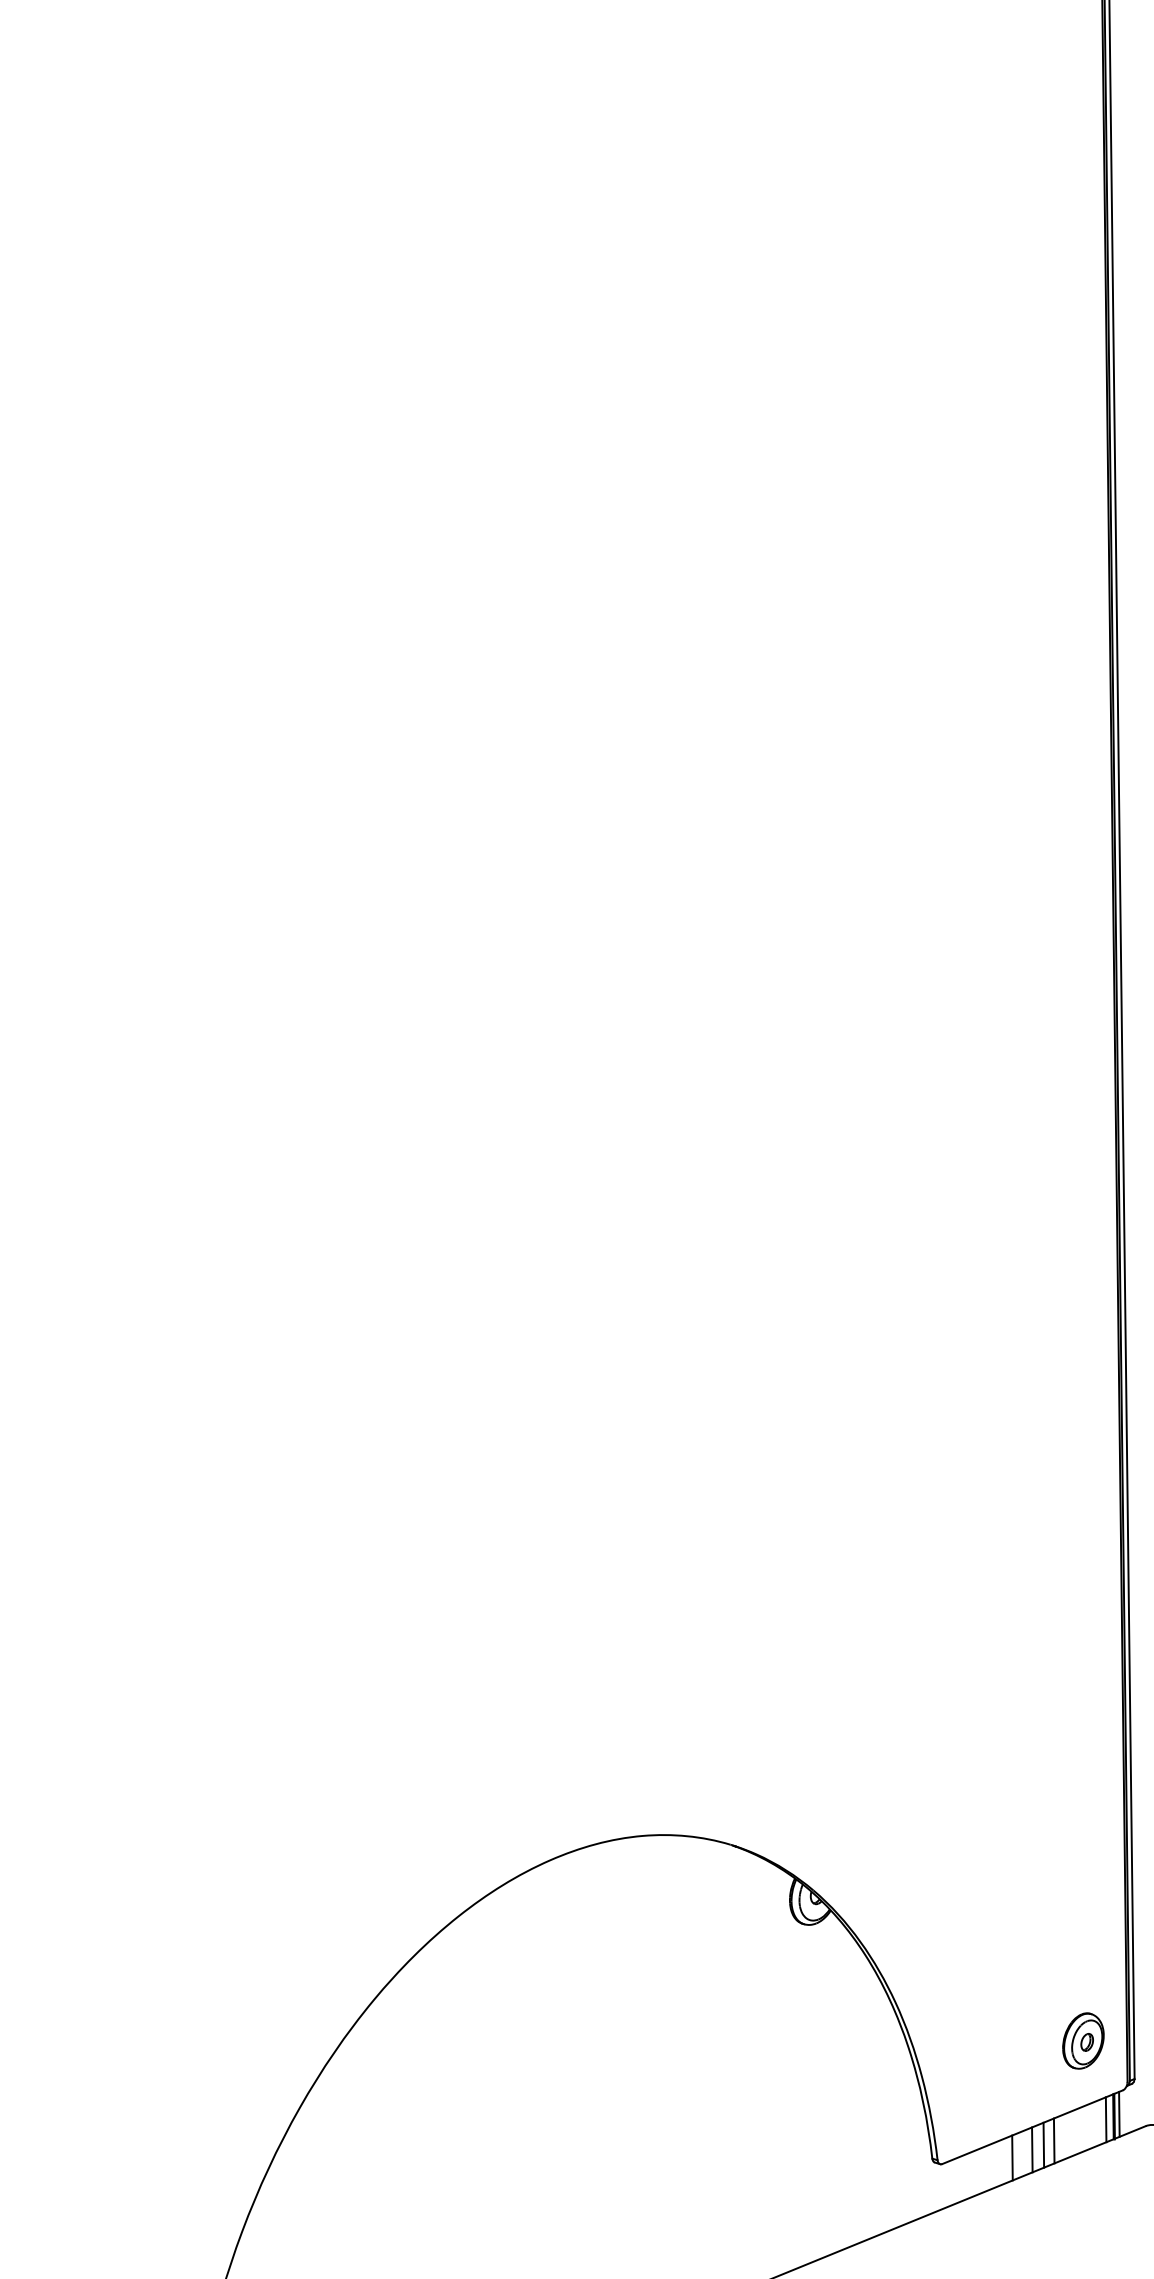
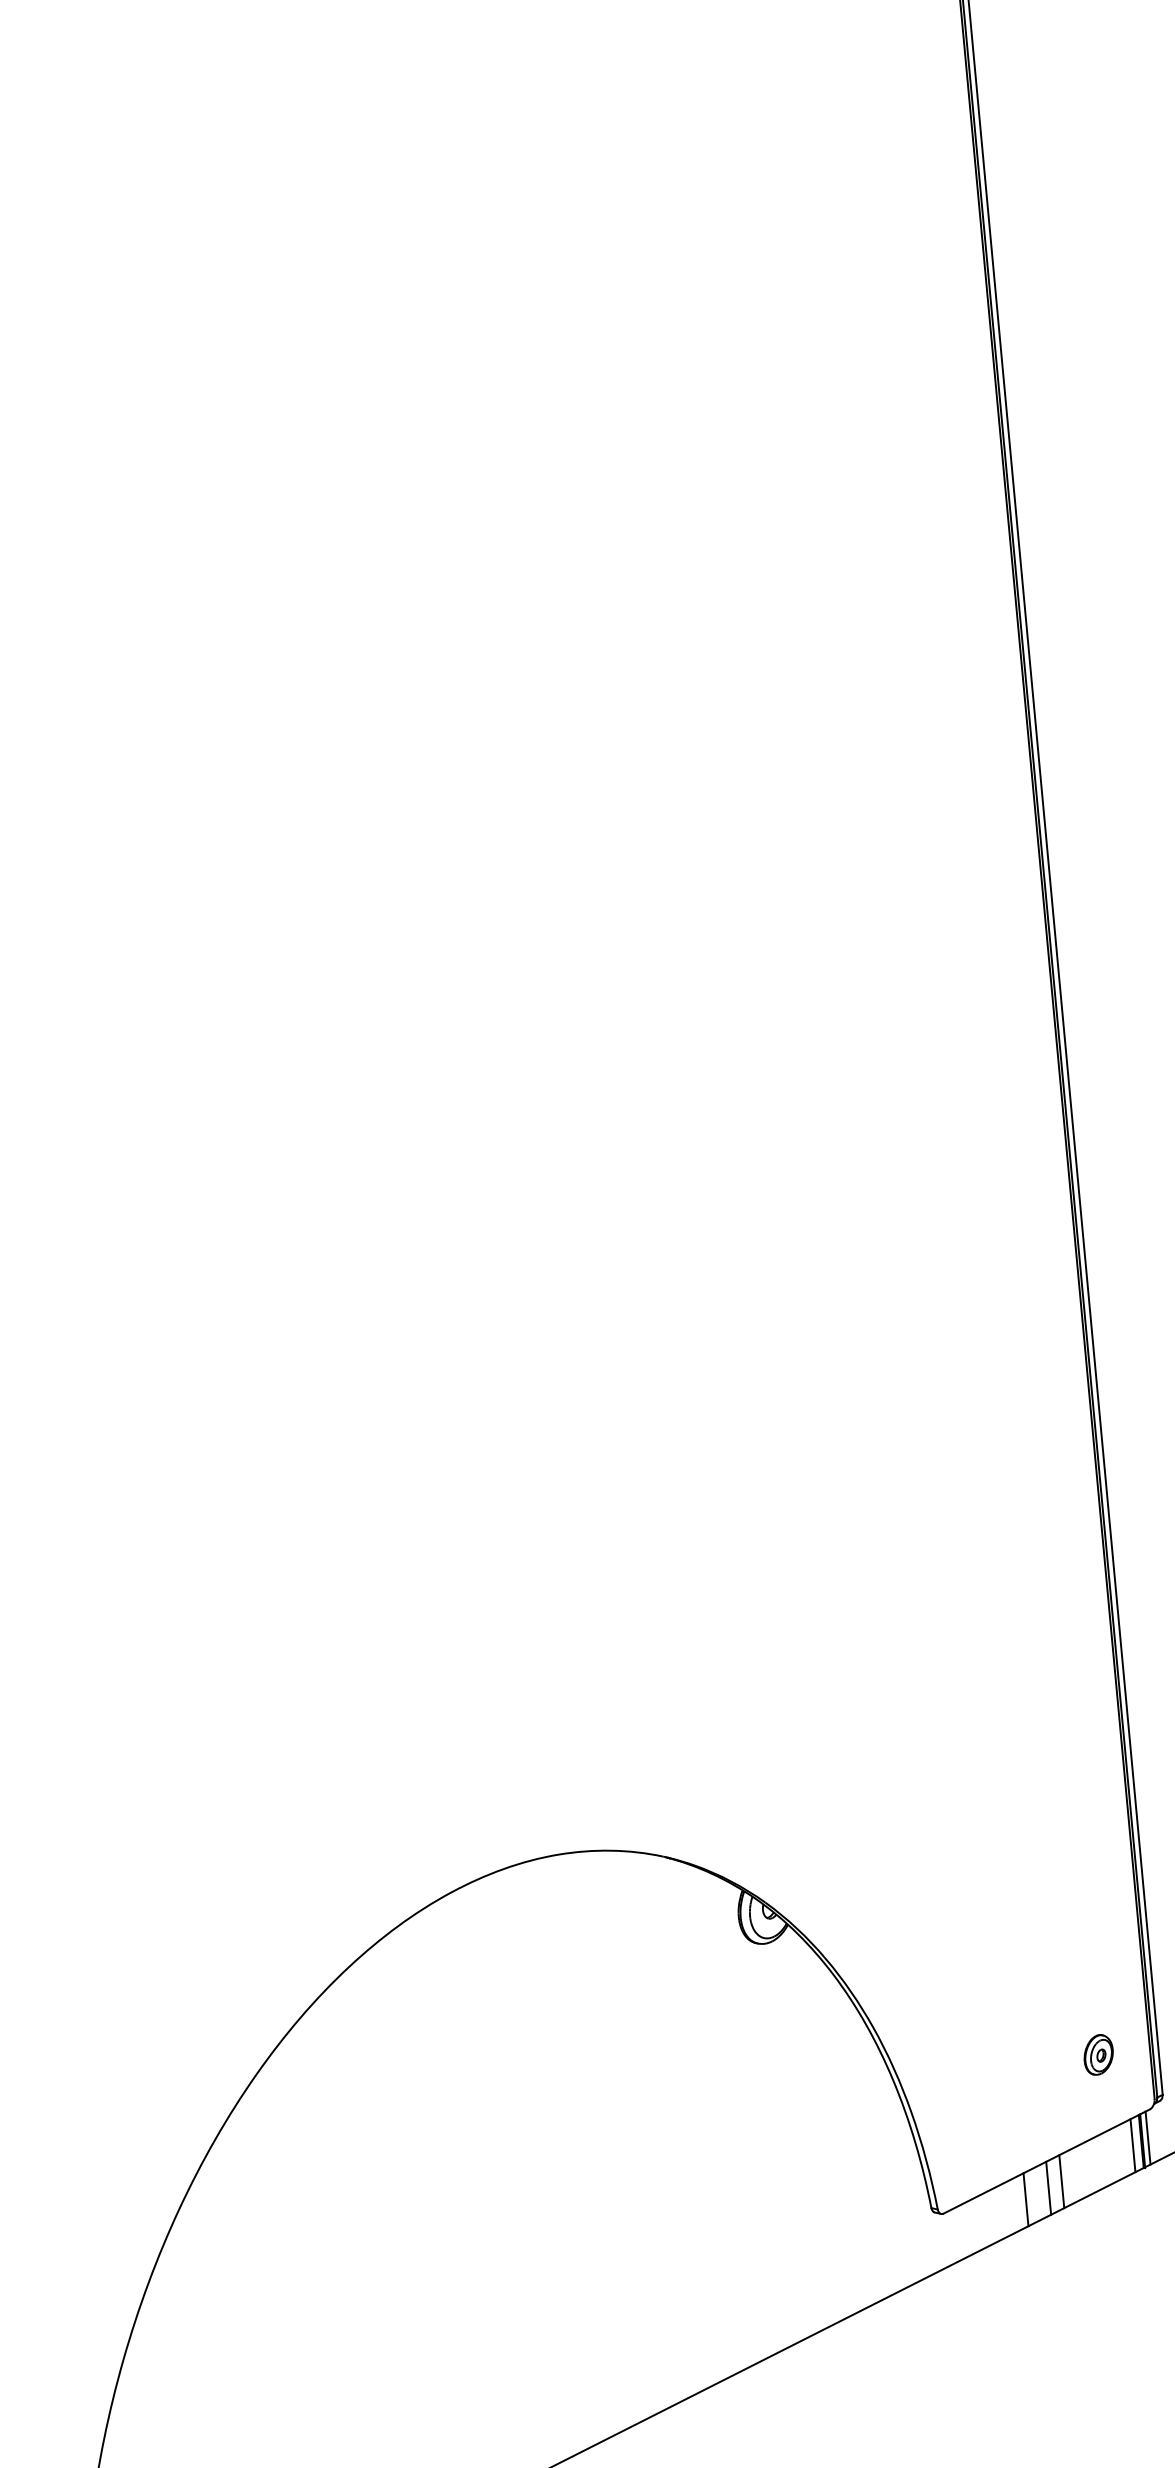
part: (1083, 2040) -> (1098, 2054), size x0.6
line: (1053, 2140) -> (1072, 2175), removed

